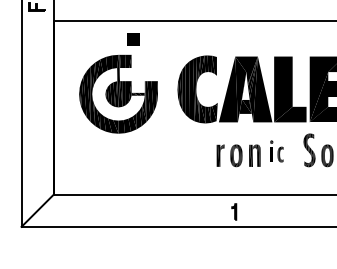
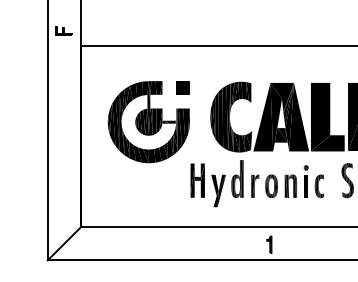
part: (132, 38) -> (182, 87), moved
part: (276, 151) -> (313, 181), size x1.43
part: (183, 153) -> (216, 183), added

